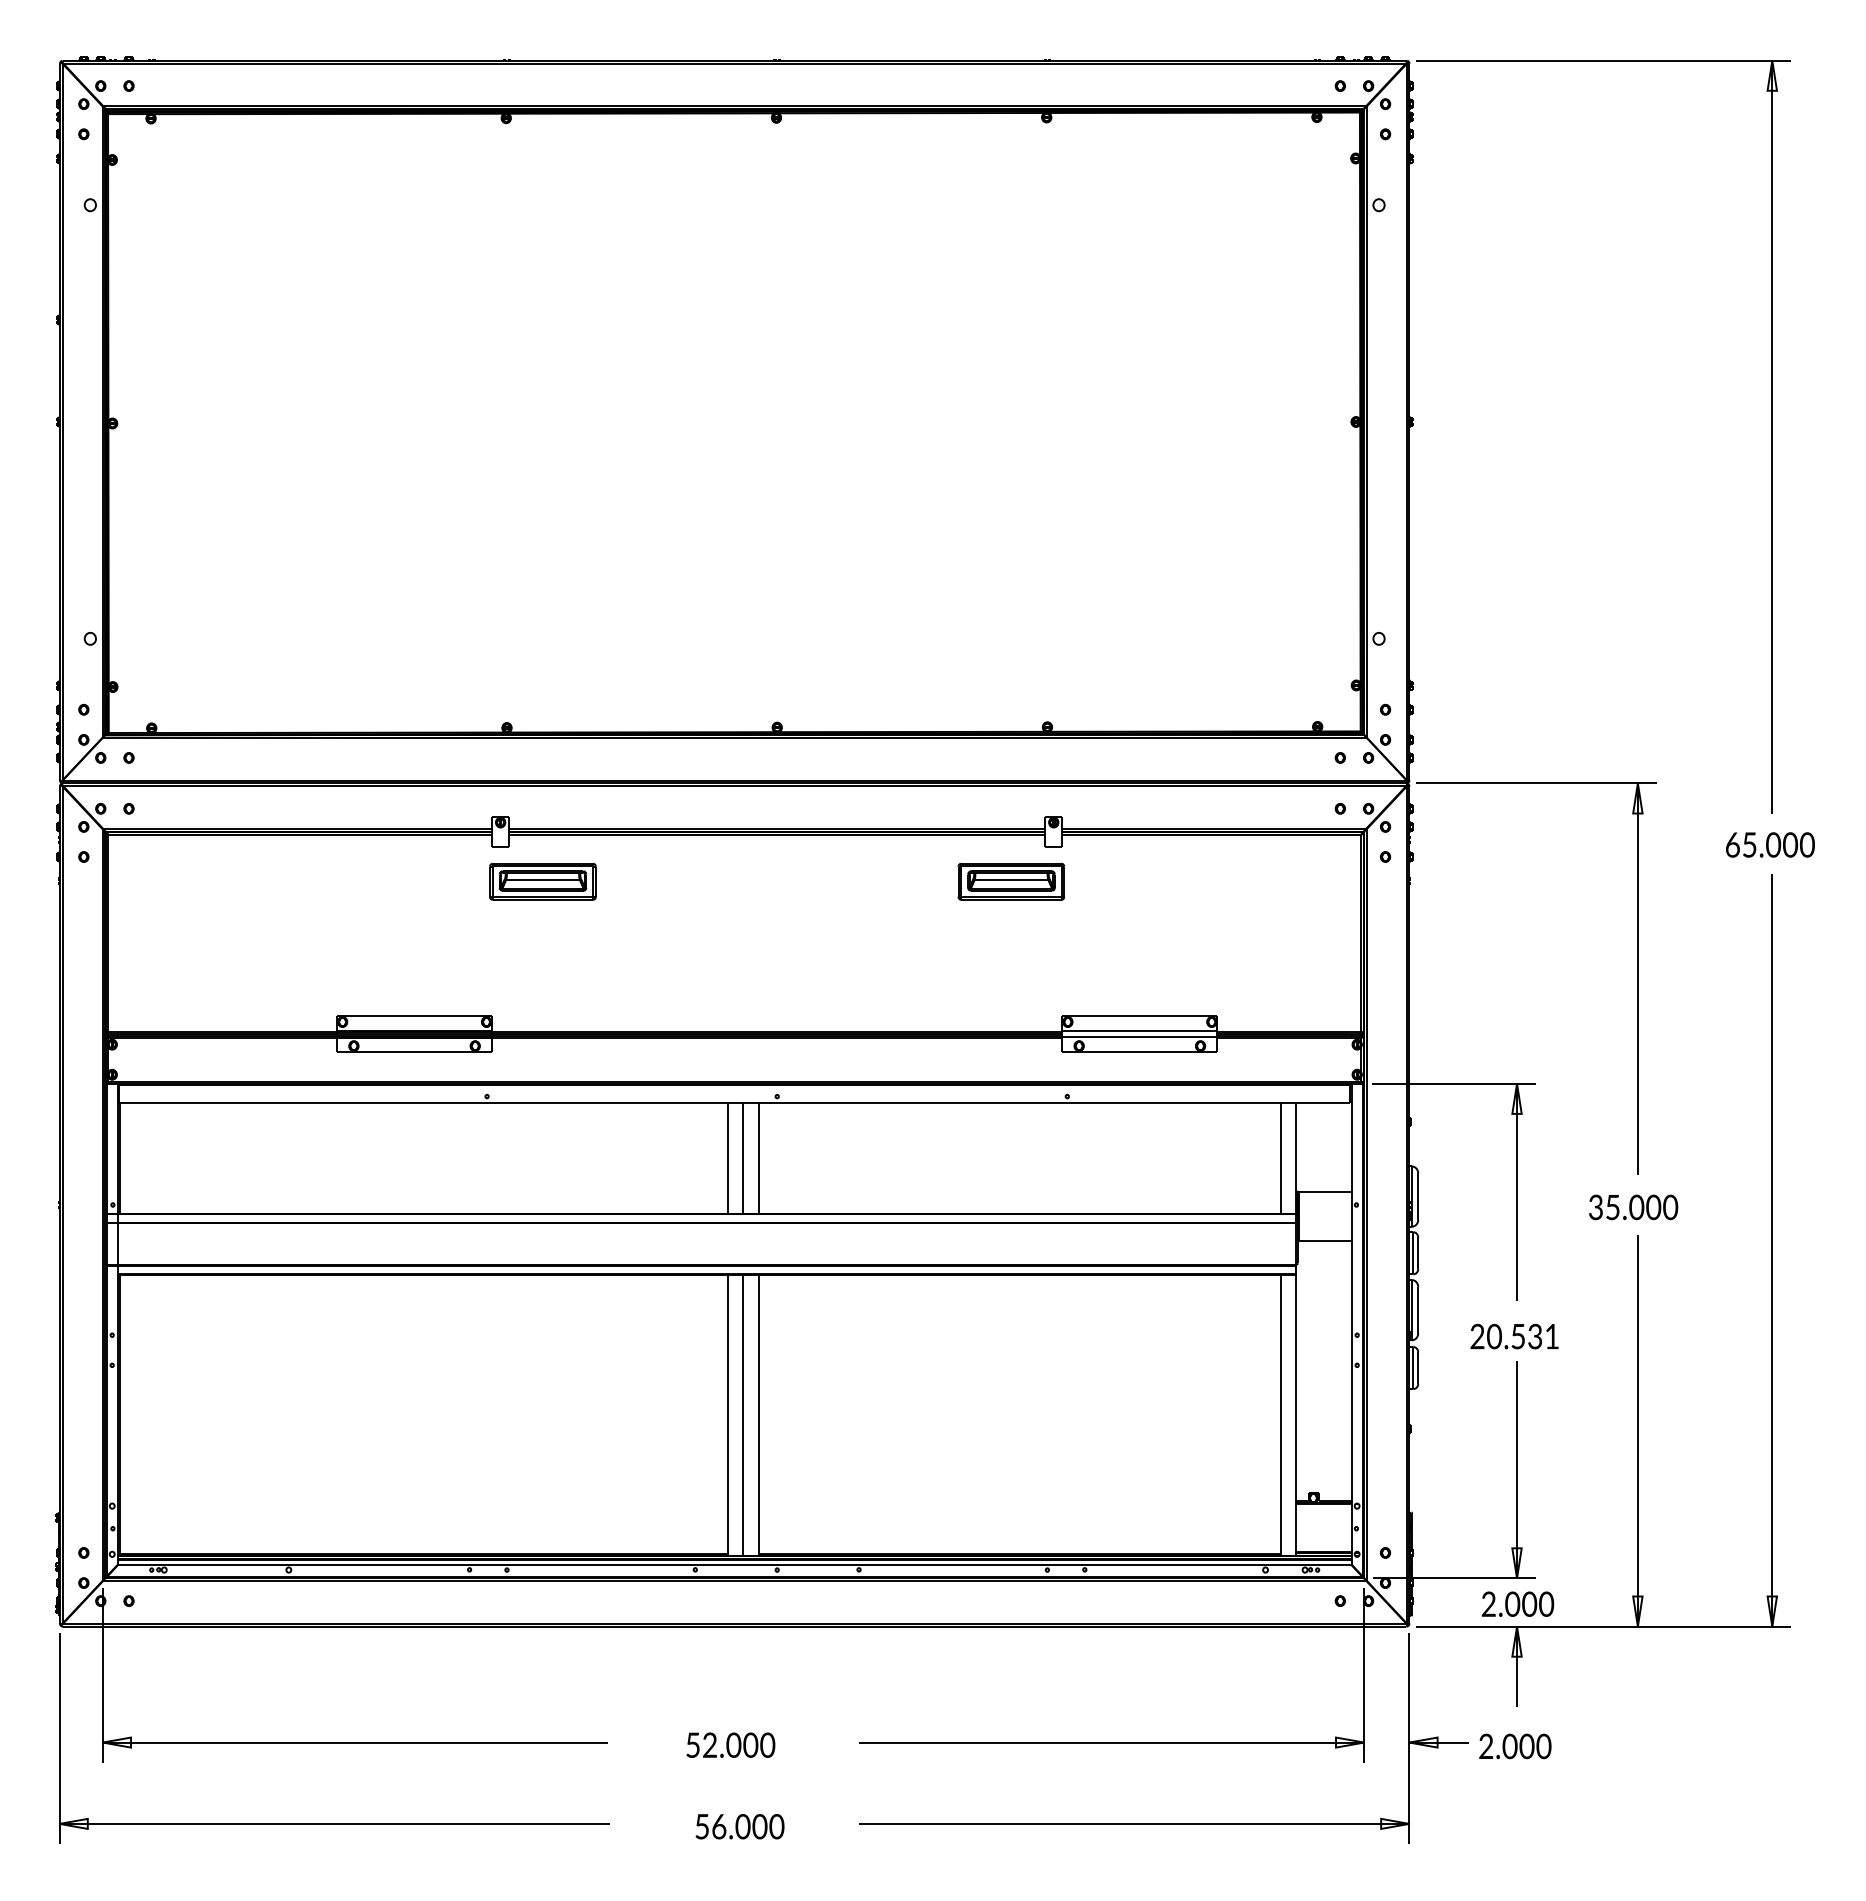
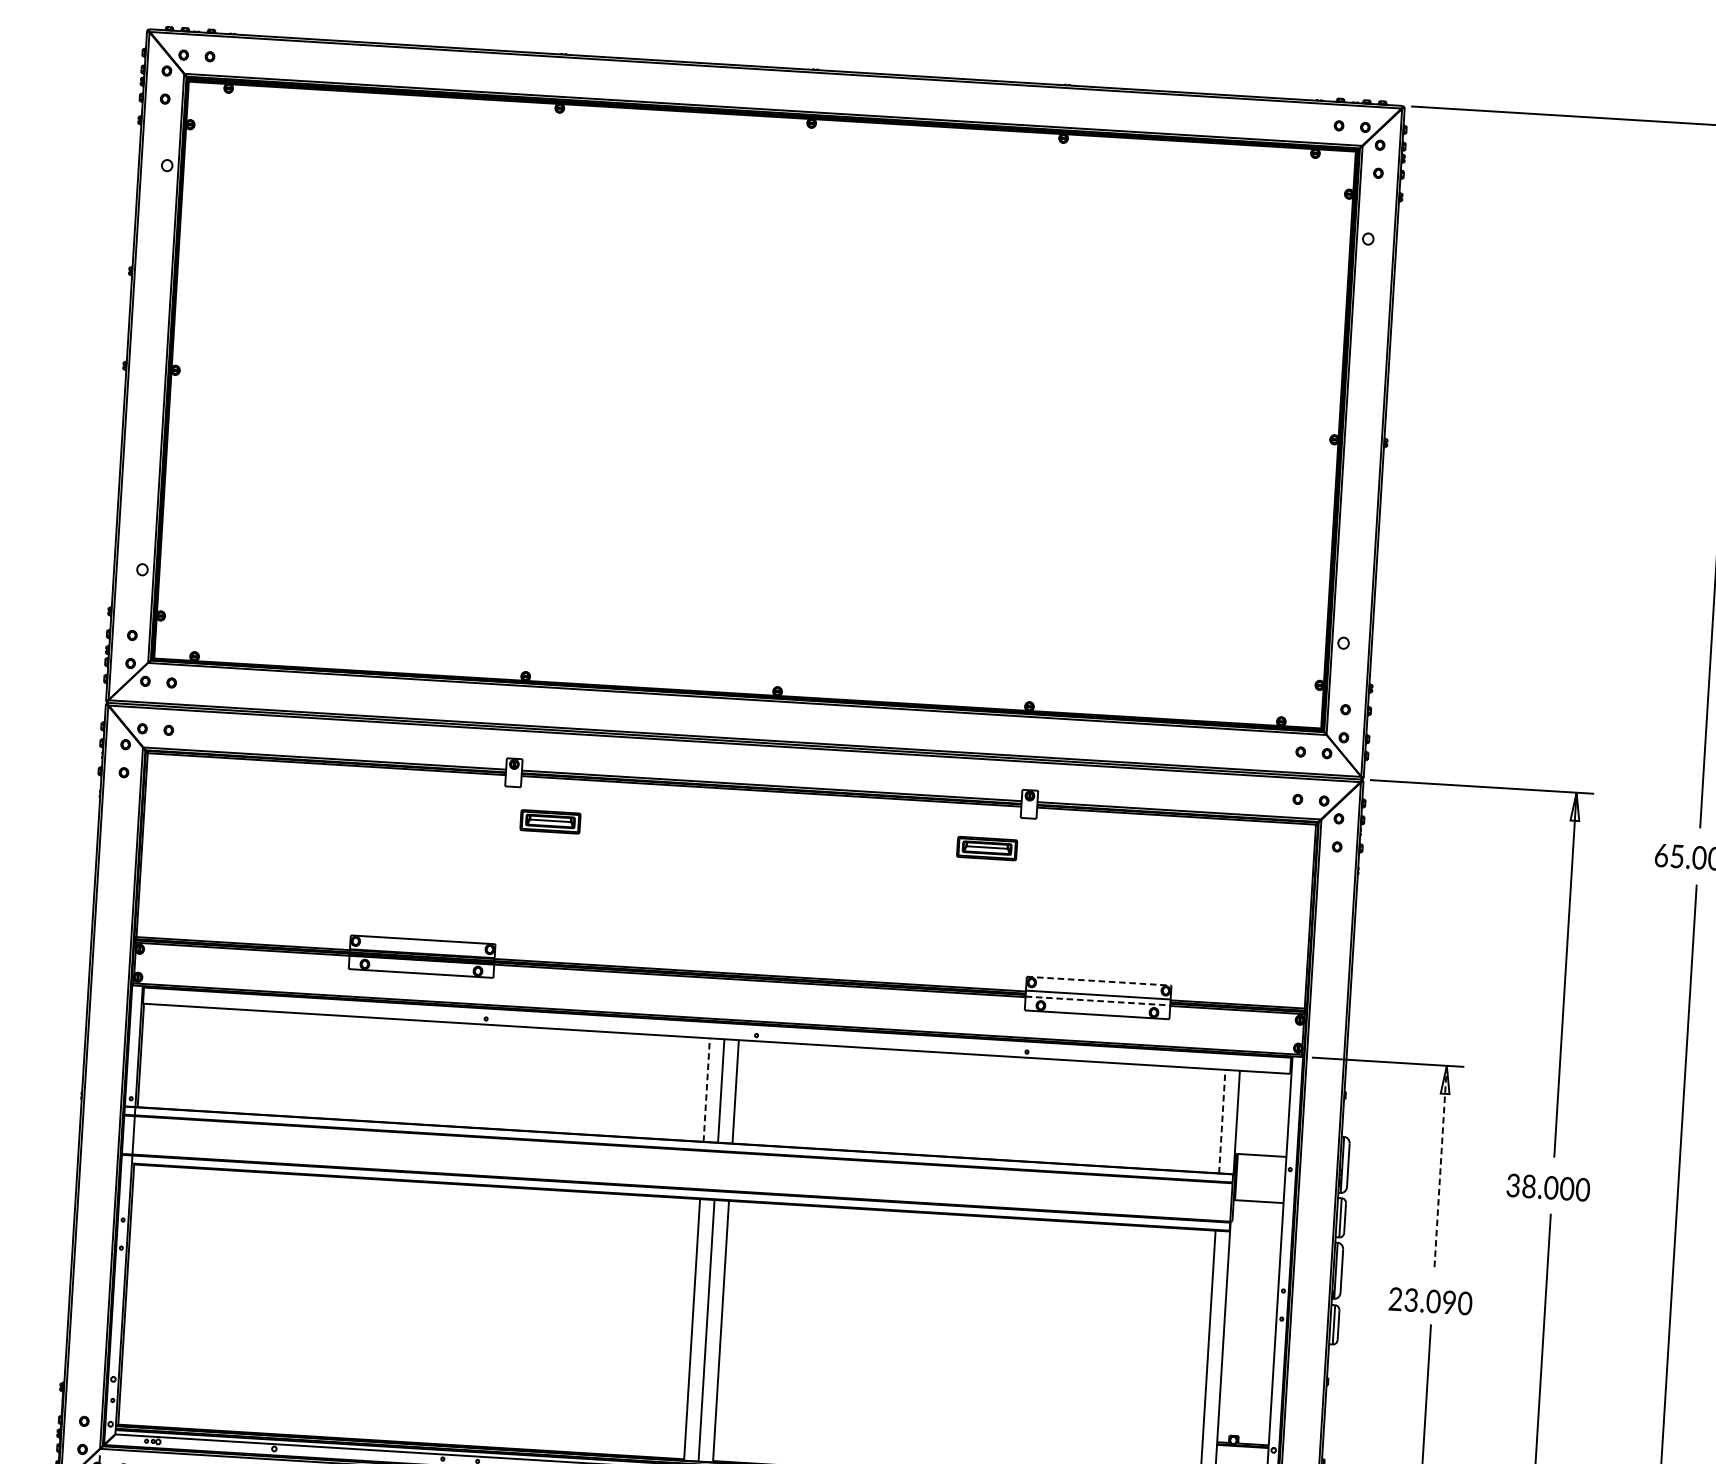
part: (542, 881) -> (550, 821), size x0.6
part: (1011, 881) -> (987, 848), size x0.6
line: (1139, 1016) -> (1098, 981), solid -> dashed
line: (1139, 1037) -> (1097, 1001), solid -> dashed
line: (727, 1158) -> (706, 1090), solid -> dashed
line: (1280, 1158) -> (1222, 1121), solid -> dashed
line: (1517, 1192) -> (1441, 1167), solid -> dashed
text: (1612, 1207) -> (1528, 1186), 35.000 -> 38.000
text: (1523, 1336) -> (1438, 1301), 20.531 -> 23.090

